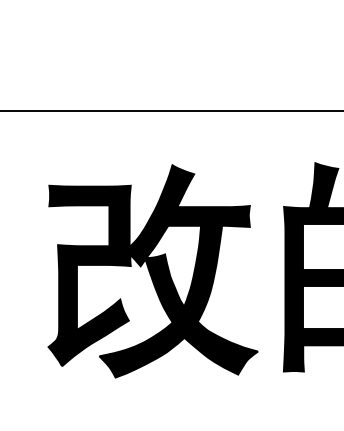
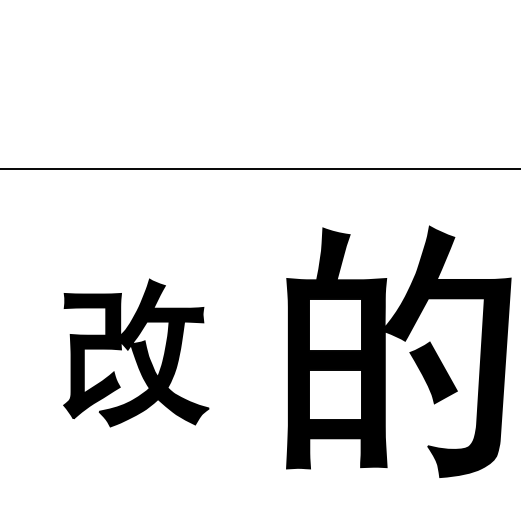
part: (153, 270) -> (136, 352), size x0.6

